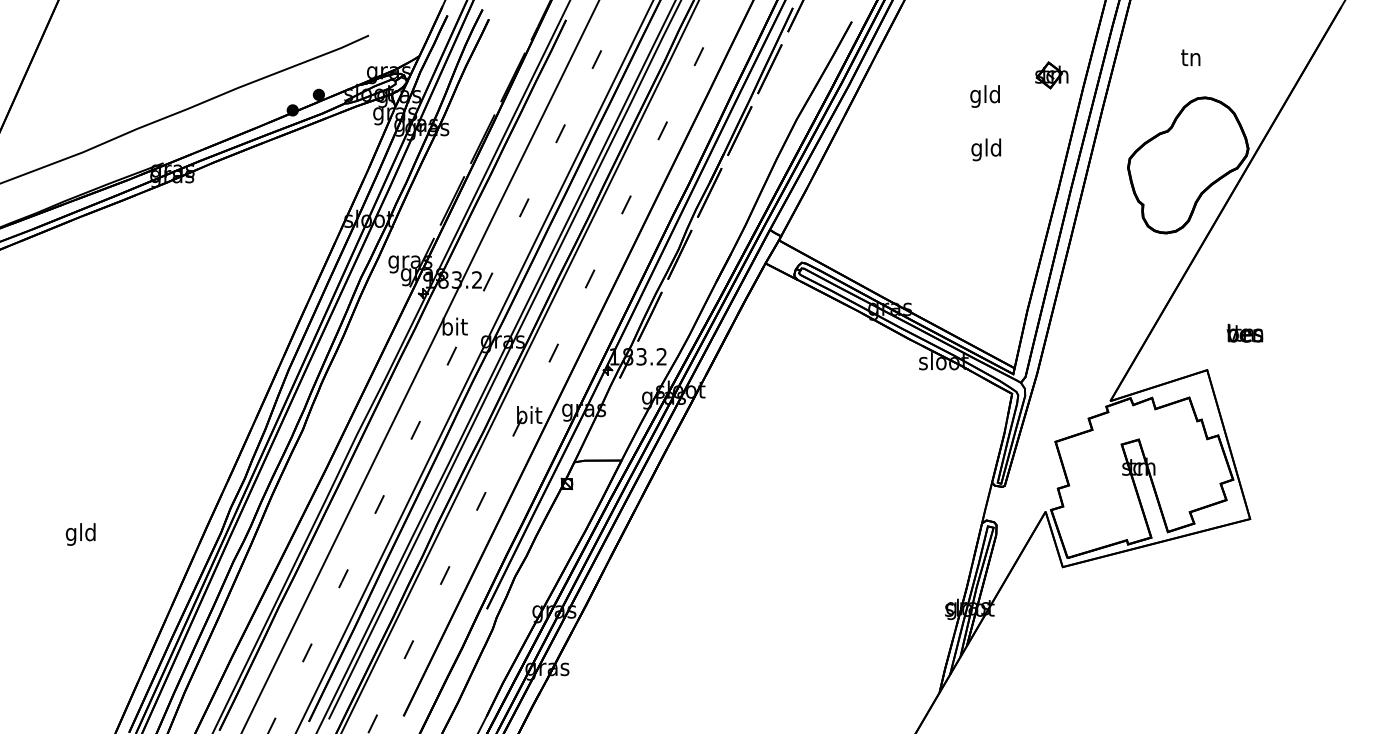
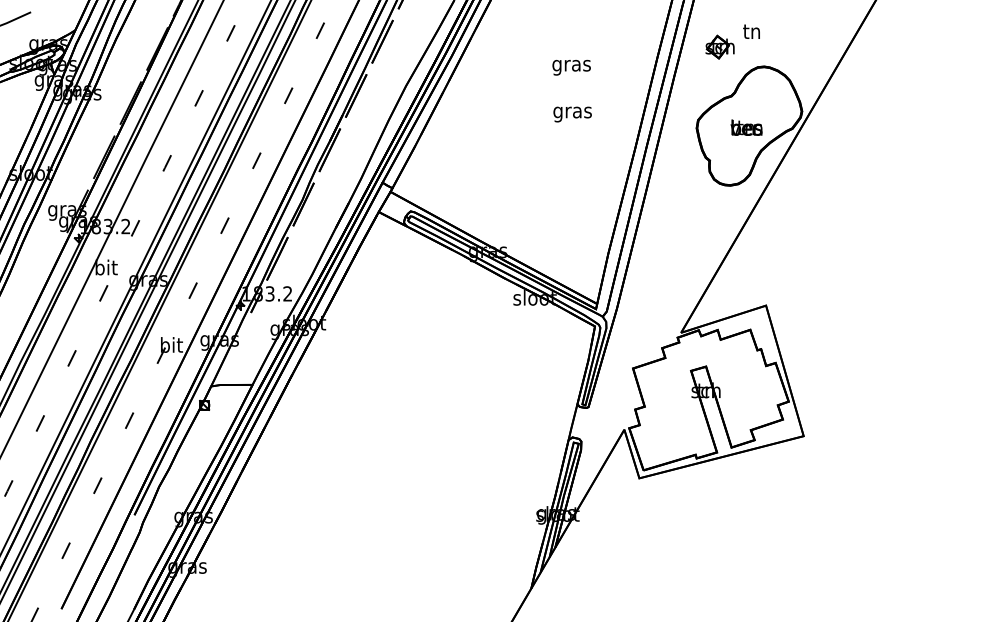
part: (1051, 75) -> (719, 47), moved
text: (985, 96) -> (571, 65), gld -> gras
text: (986, 149) -> (572, 112), gld -> gras
text: (1244, 332) -> (746, 127), moved

